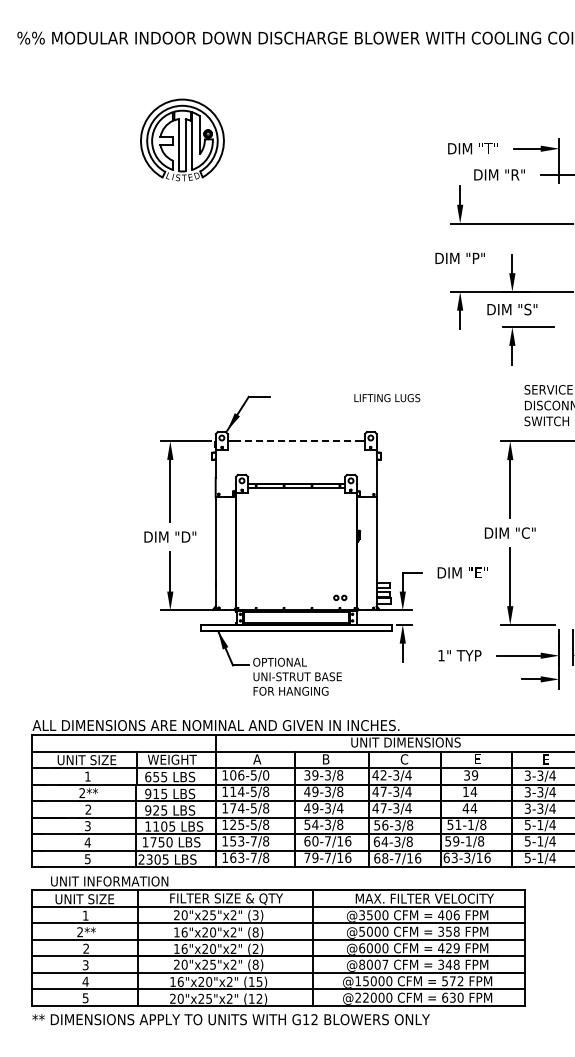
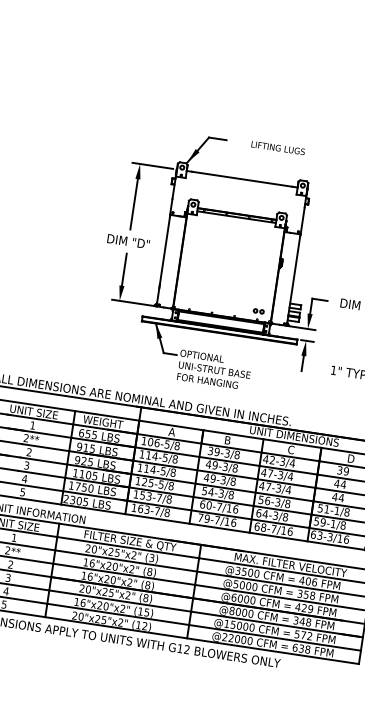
text: (387, 398) -> (278, 148), moved
line: (296, 441) -> (242, 179), dashed -> solid
text: (478, 759) -> (351, 458), E -> D
text: (266, 775) -> (177, 446), 106-5/0 -> 106-5/8
text: (465, 791) -> (336, 483), 14 -> 44
text: (233, 808) -> (146, 468), 174-5/8 -> 114-5/8
text: (340, 808) -> (233, 481), 49-3/4 -> 49-3/8
text: (255, 948) -> (147, 584), (2) -> (8)
text: (385, 964) -> (251, 613), @8007 -> @8000
text: (460, 997) -> (307, 649), 630 -> 638

